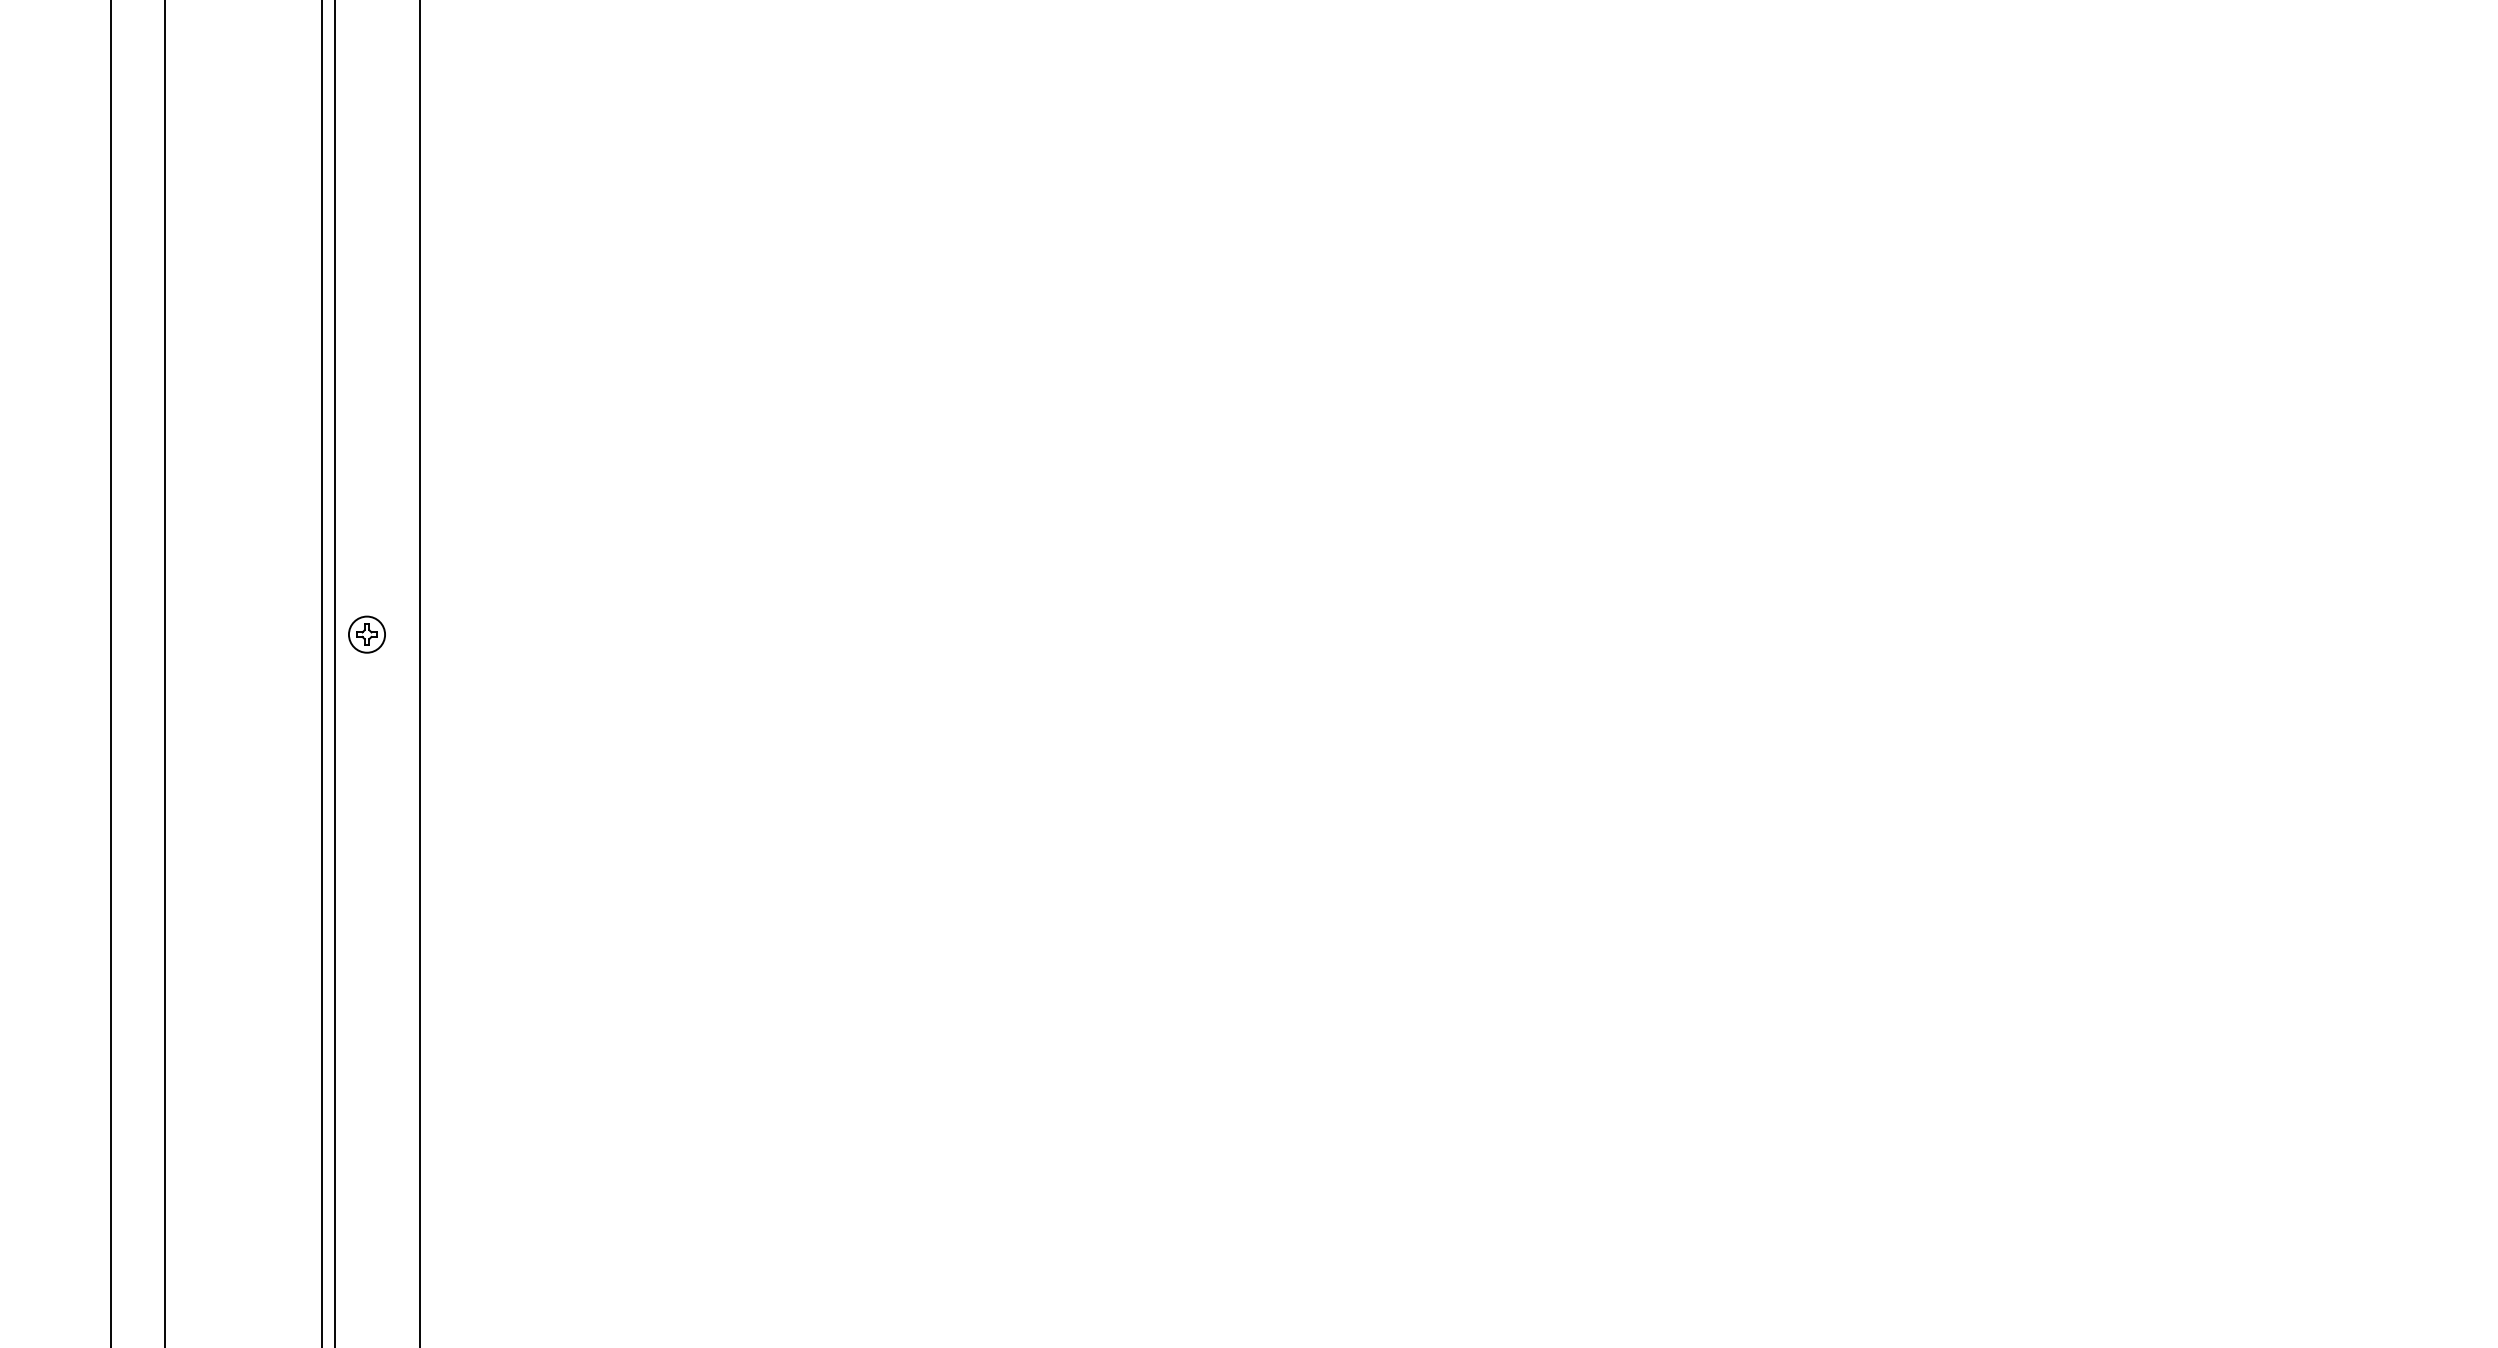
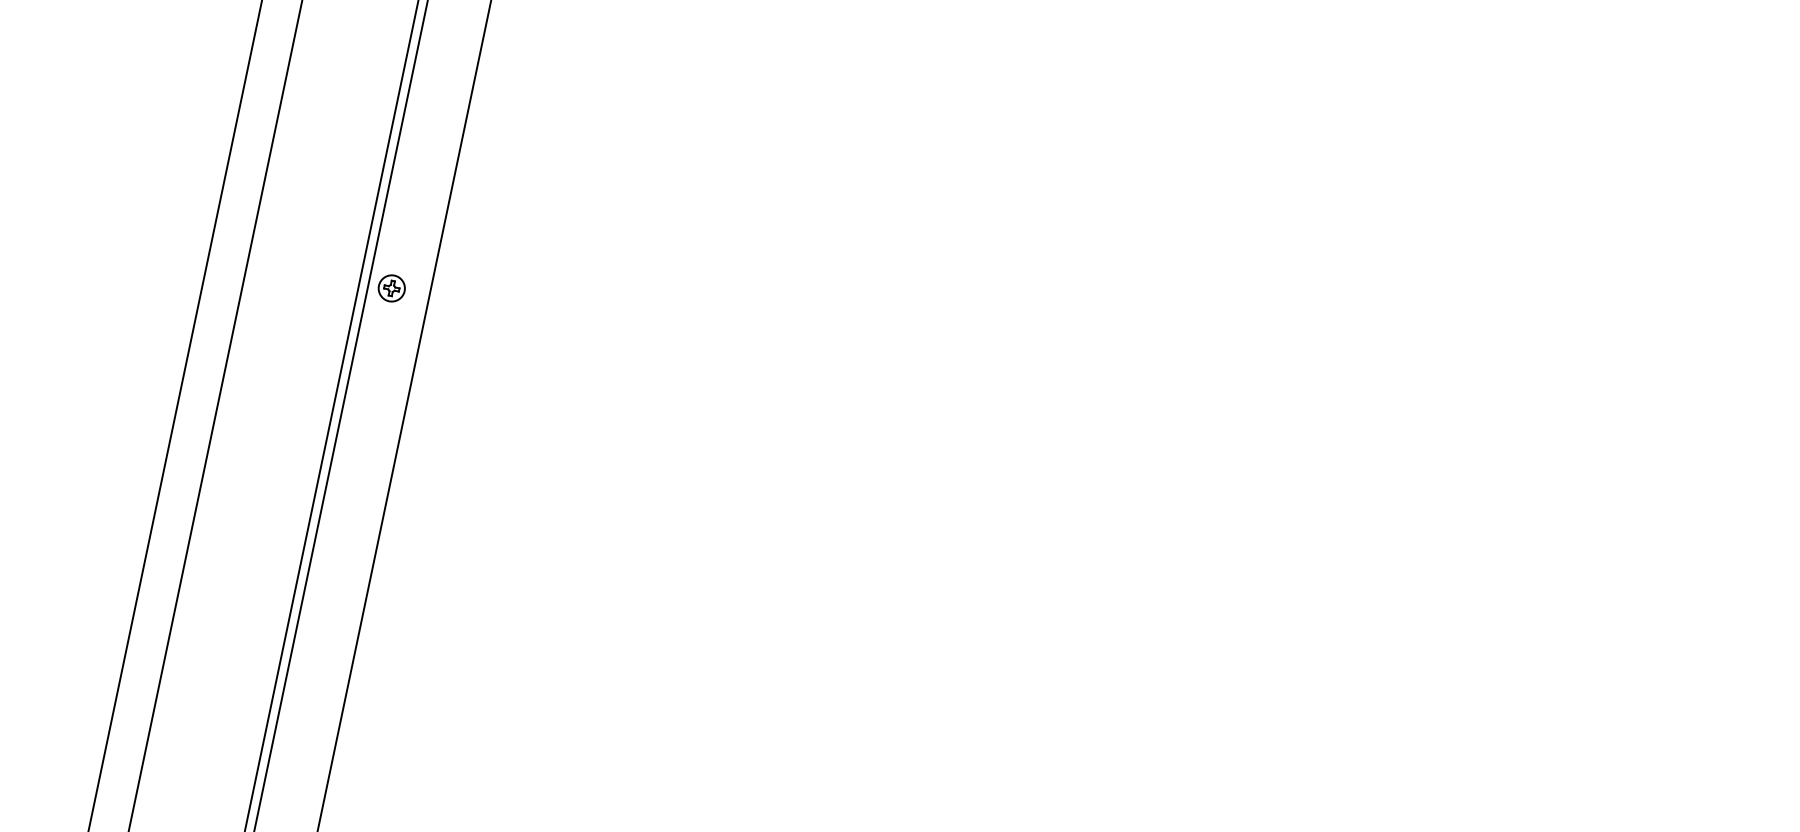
part: (366, 634) -> (391, 288), moved

